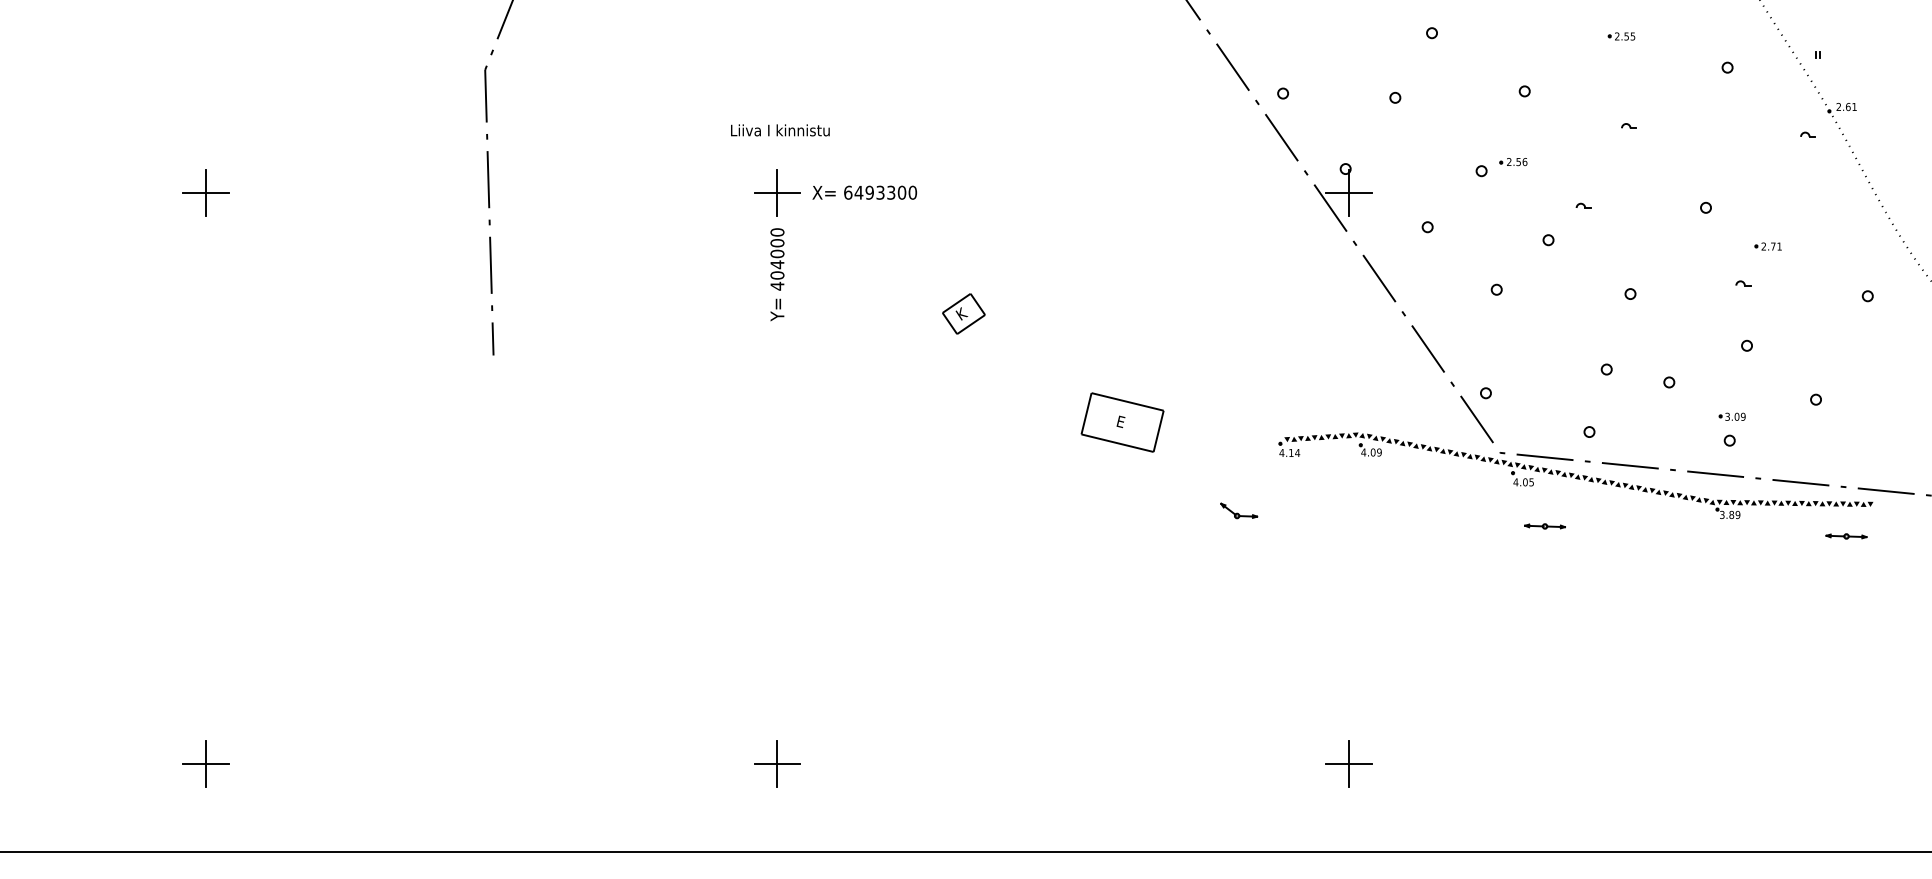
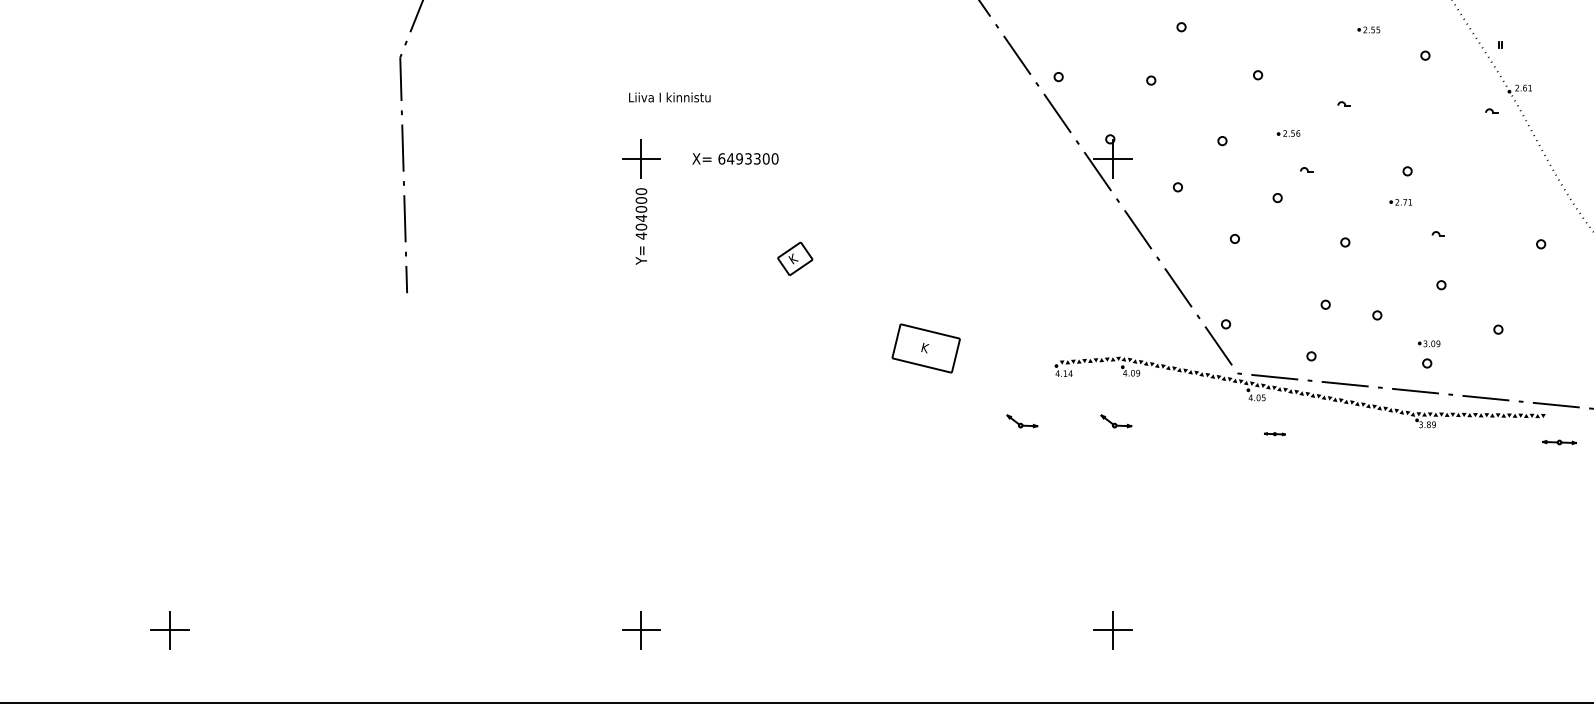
part: (1621, 35) -> (1368, 29), moved
text: (779, 130) -> (669, 97), moved
part: (1513, 161) -> (1288, 133), moved
part: (205, 192) -> (169, 158), removed
text: (864, 192) -> (735, 158), moved
part: (1767, 246) -> (1400, 202), moved
text: (1121, 422) -> (925, 348), E -> K
part: (1353, 511) -> (1116, 421), added
part: (1544, 525) -> (1274, 433), size x0.6
part: (1846, 536) -> (1559, 442), moved

